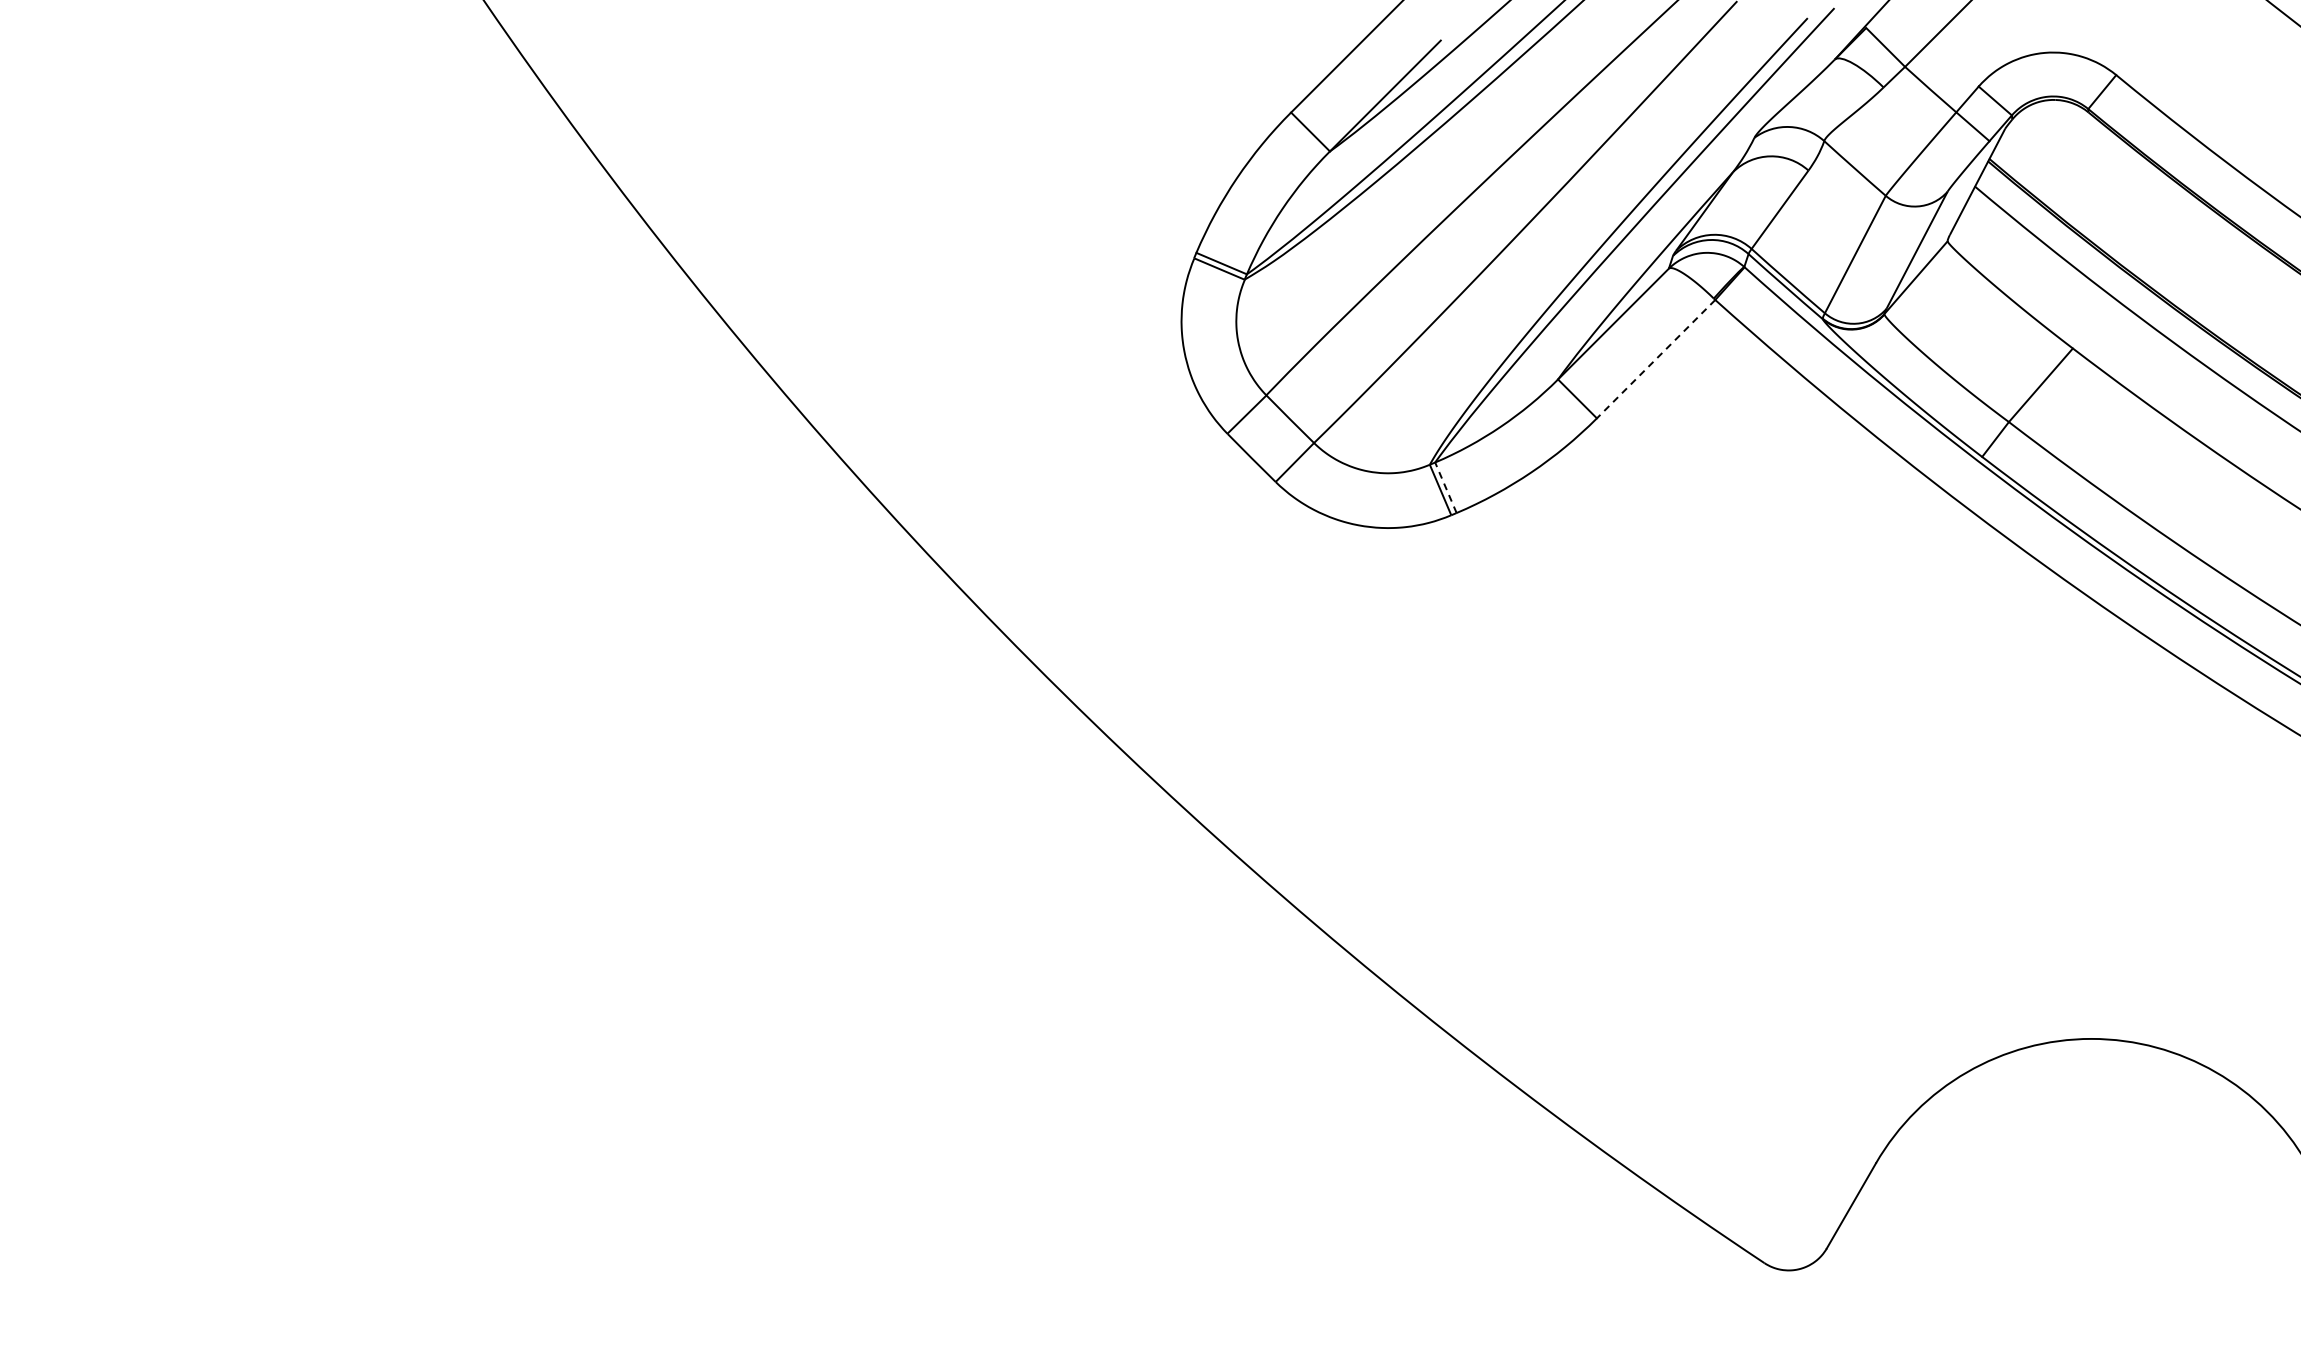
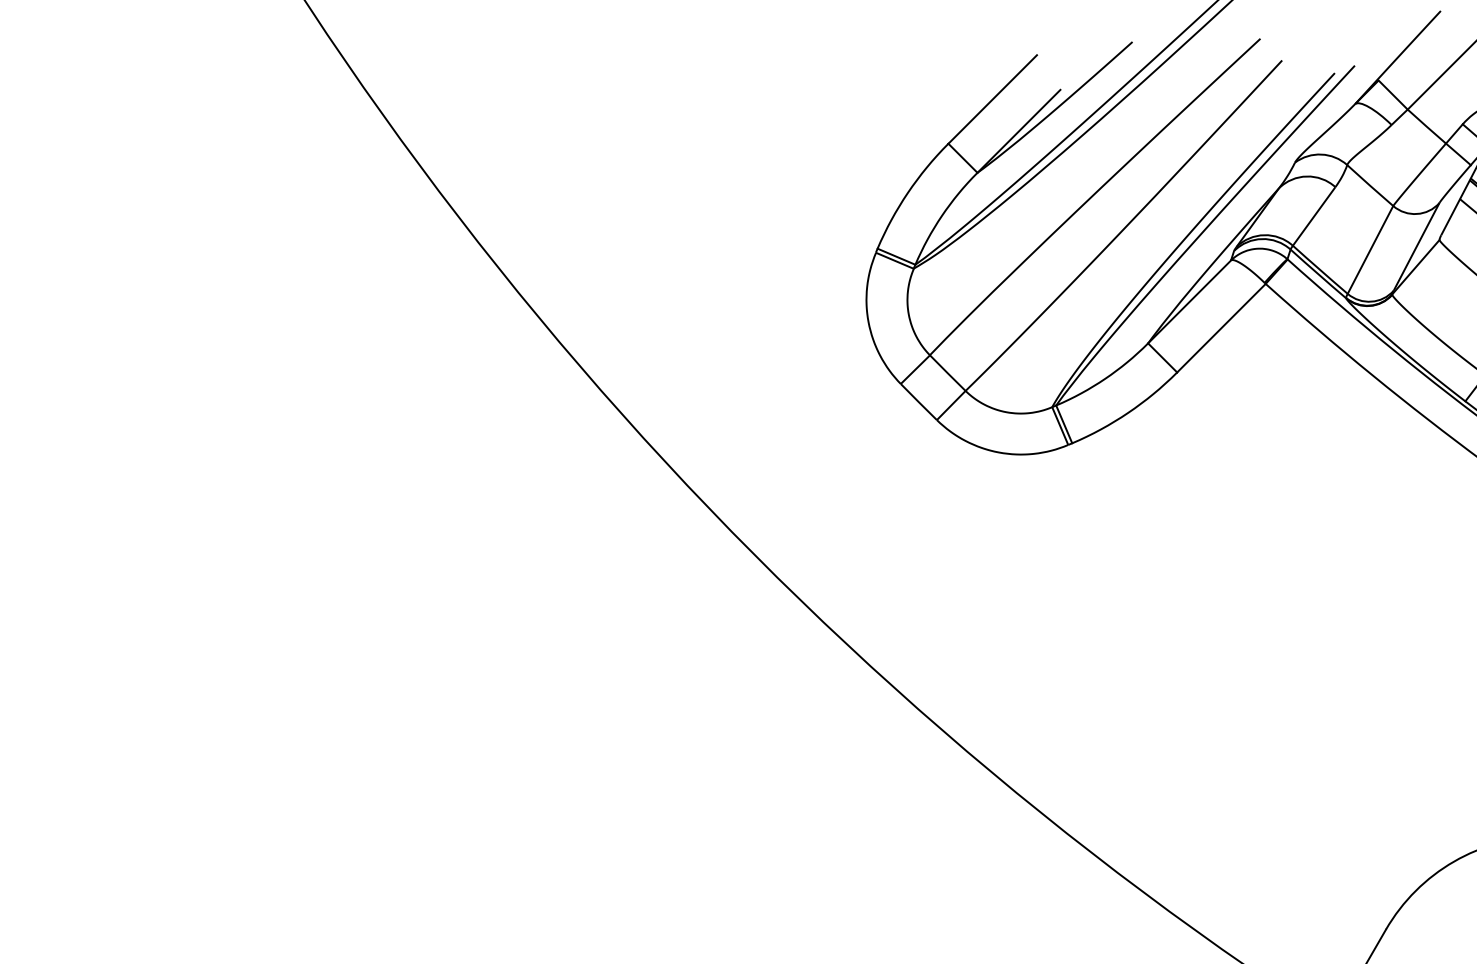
line: (1656, 359) -> (1221, 328), dashed -> solid
line: (1445, 487) -> (1063, 424), dashed -> solid

